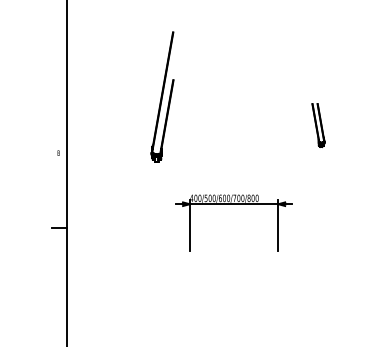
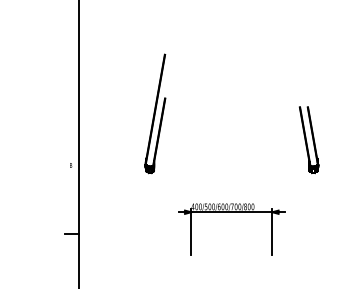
part: (162, 96) -> (155, 113), moved
part: (318, 125) -> (309, 140), size x1.67

